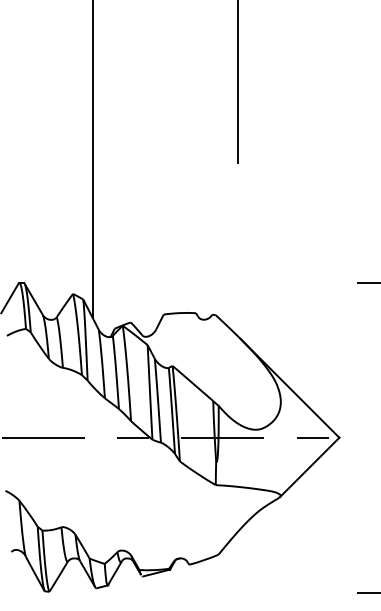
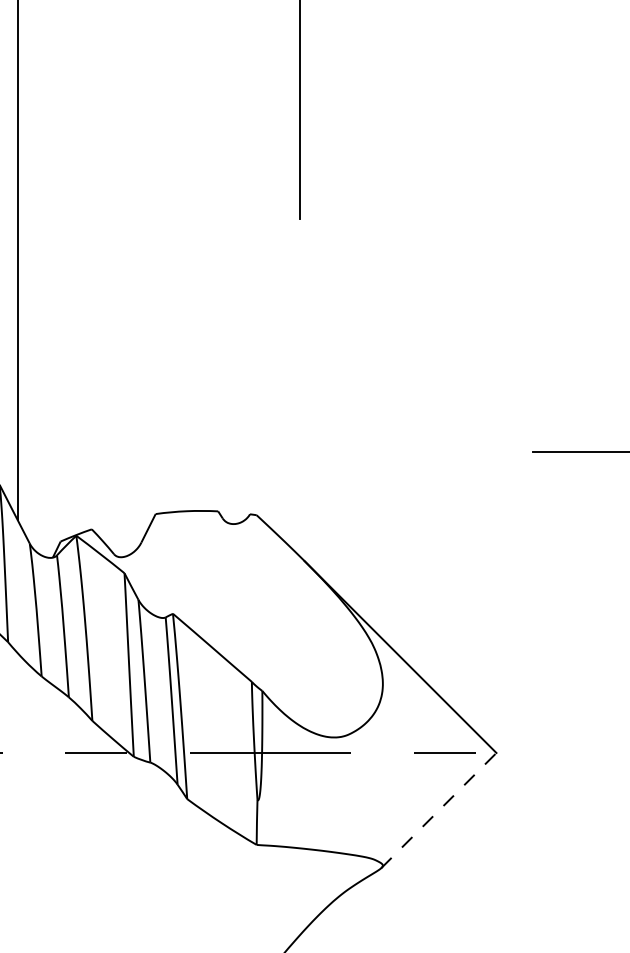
line: (310, 467) -> (440, 810), solid -> dashed

